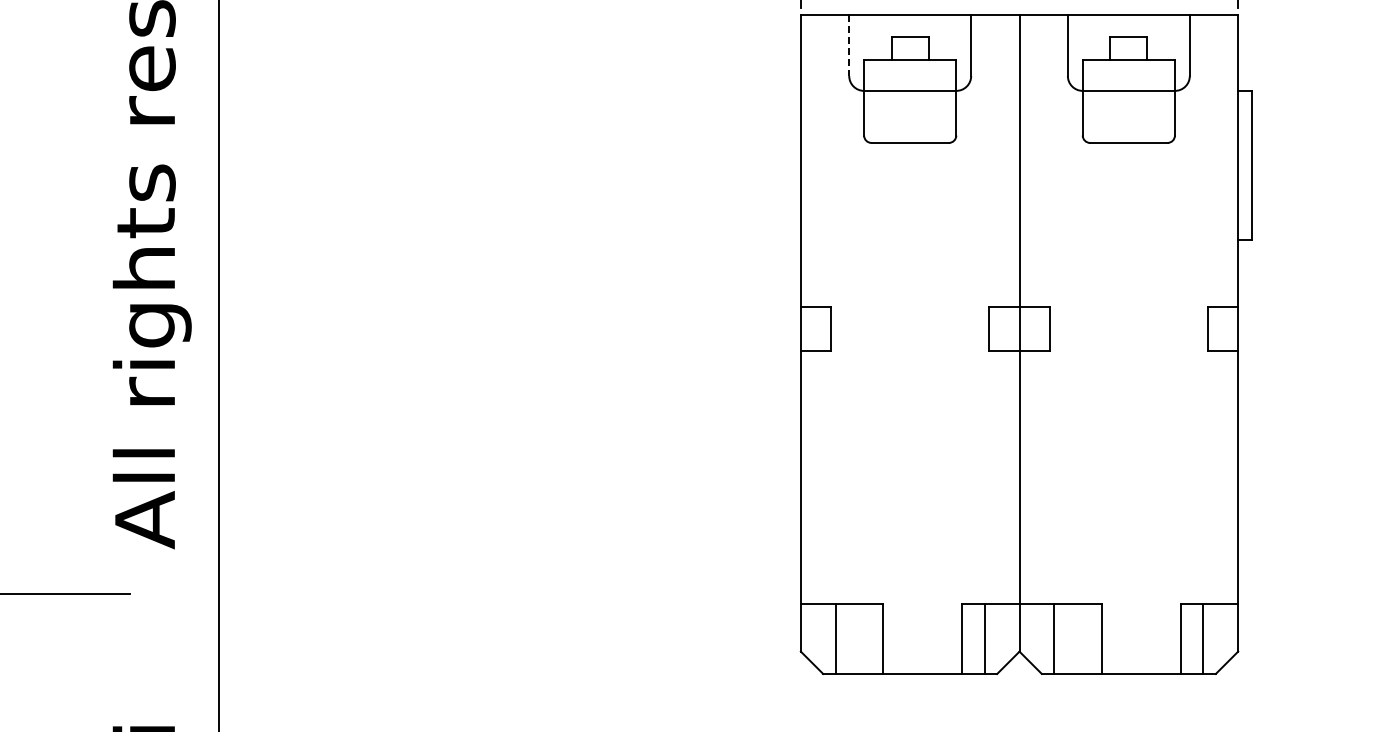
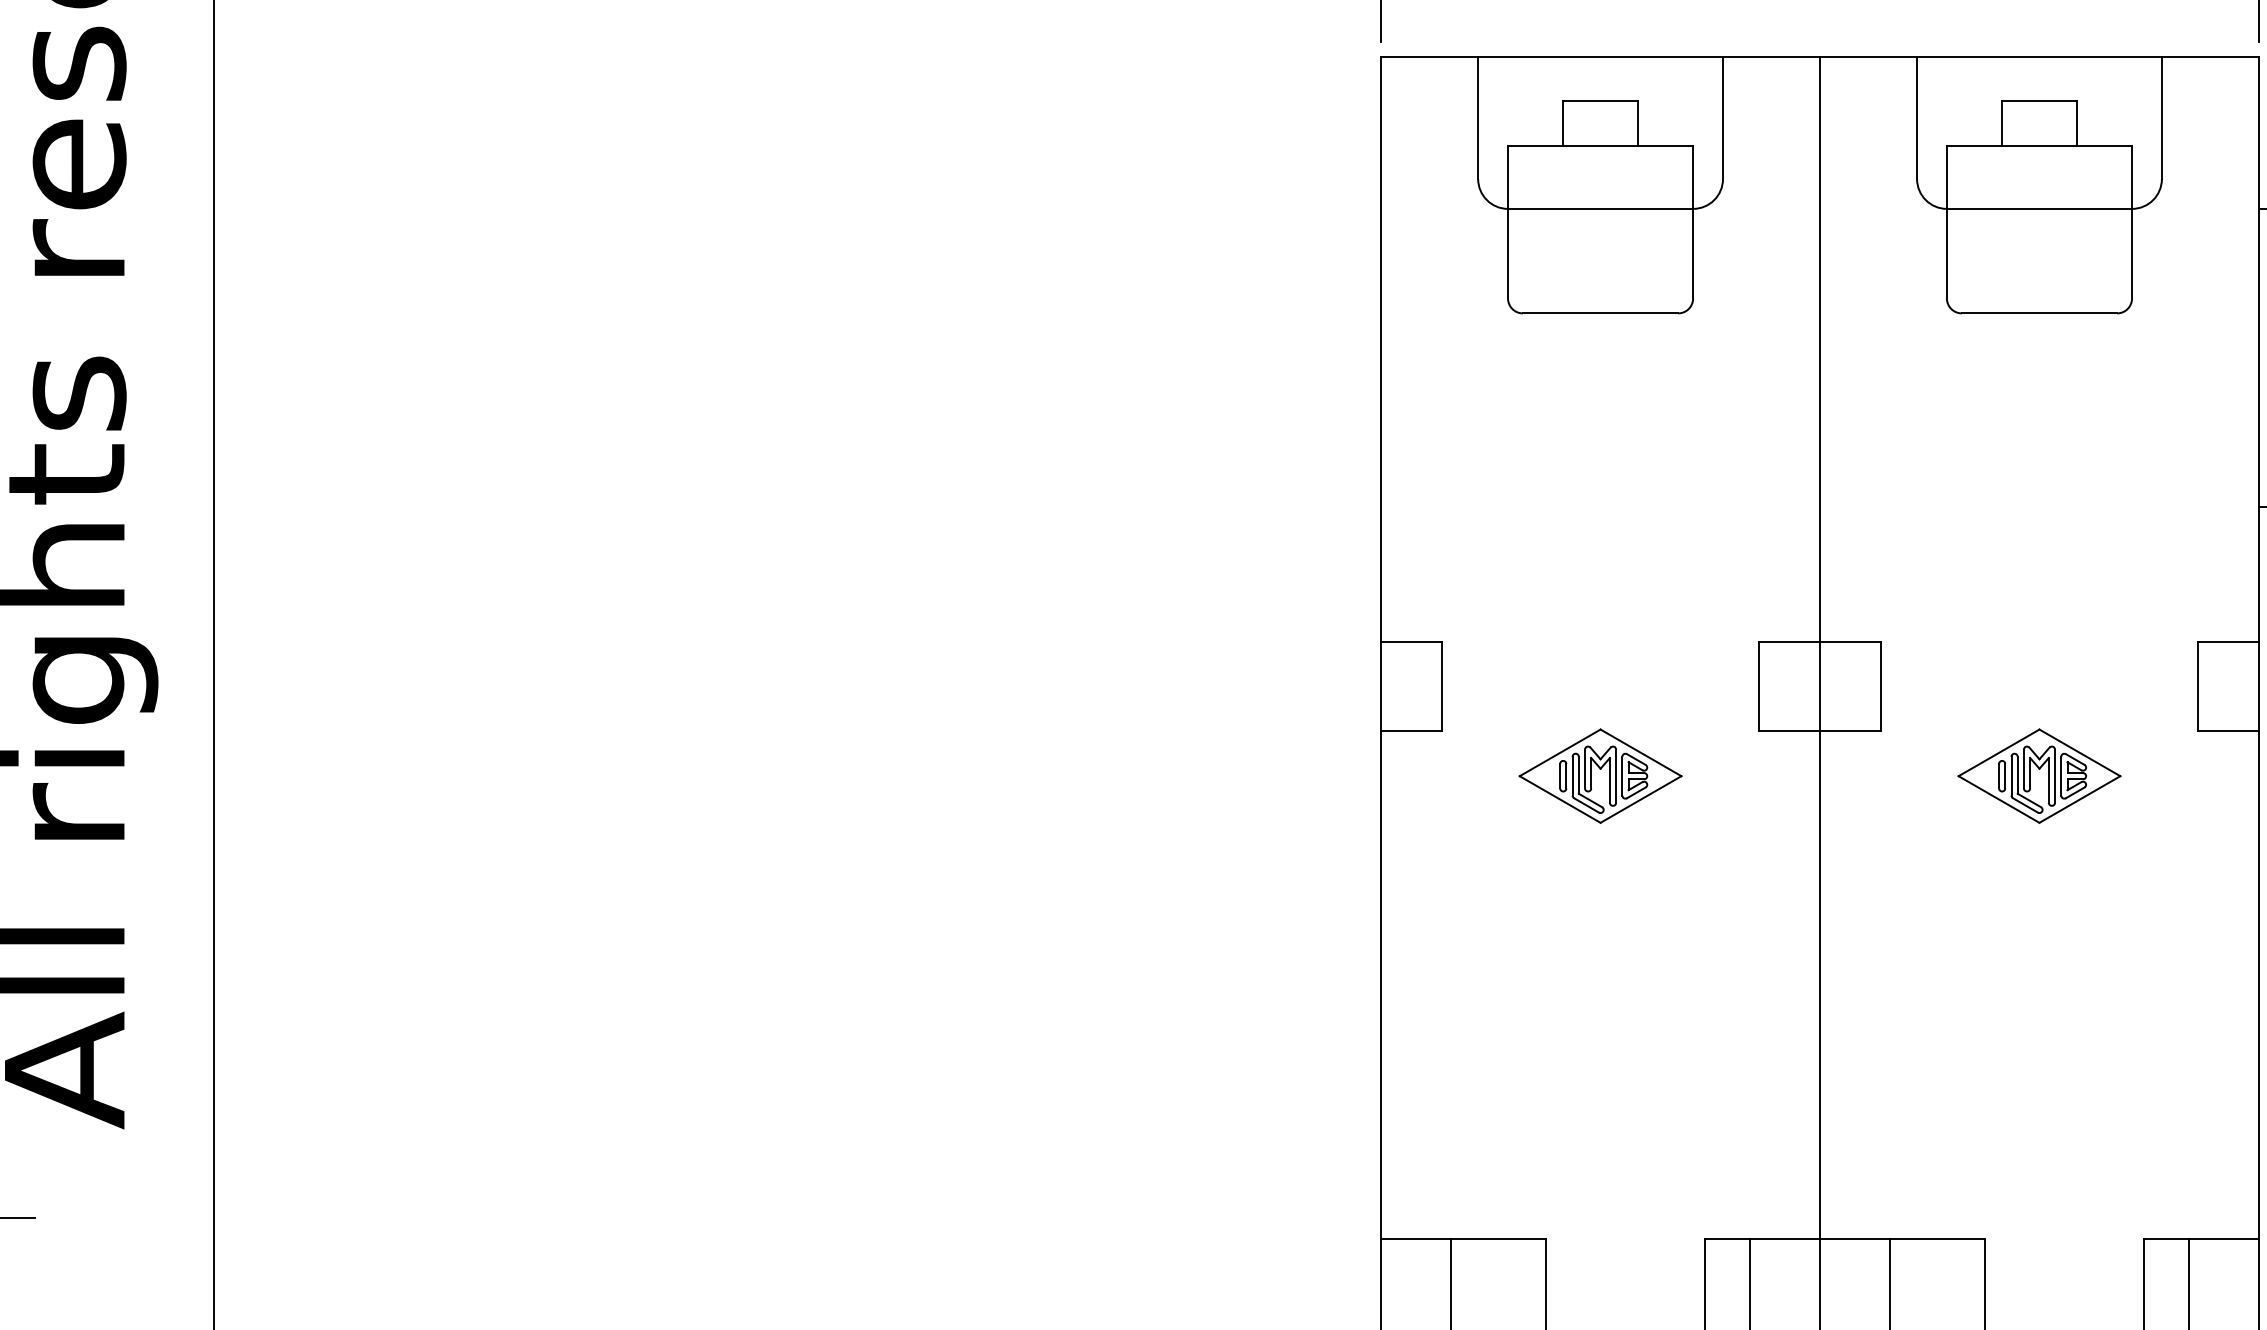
line: (849, 46) -> (1478, 119), dashed -> solid
part: (909, 373) -> (1599, 776), added
part: (1128, 373) -> (2038, 776), added

